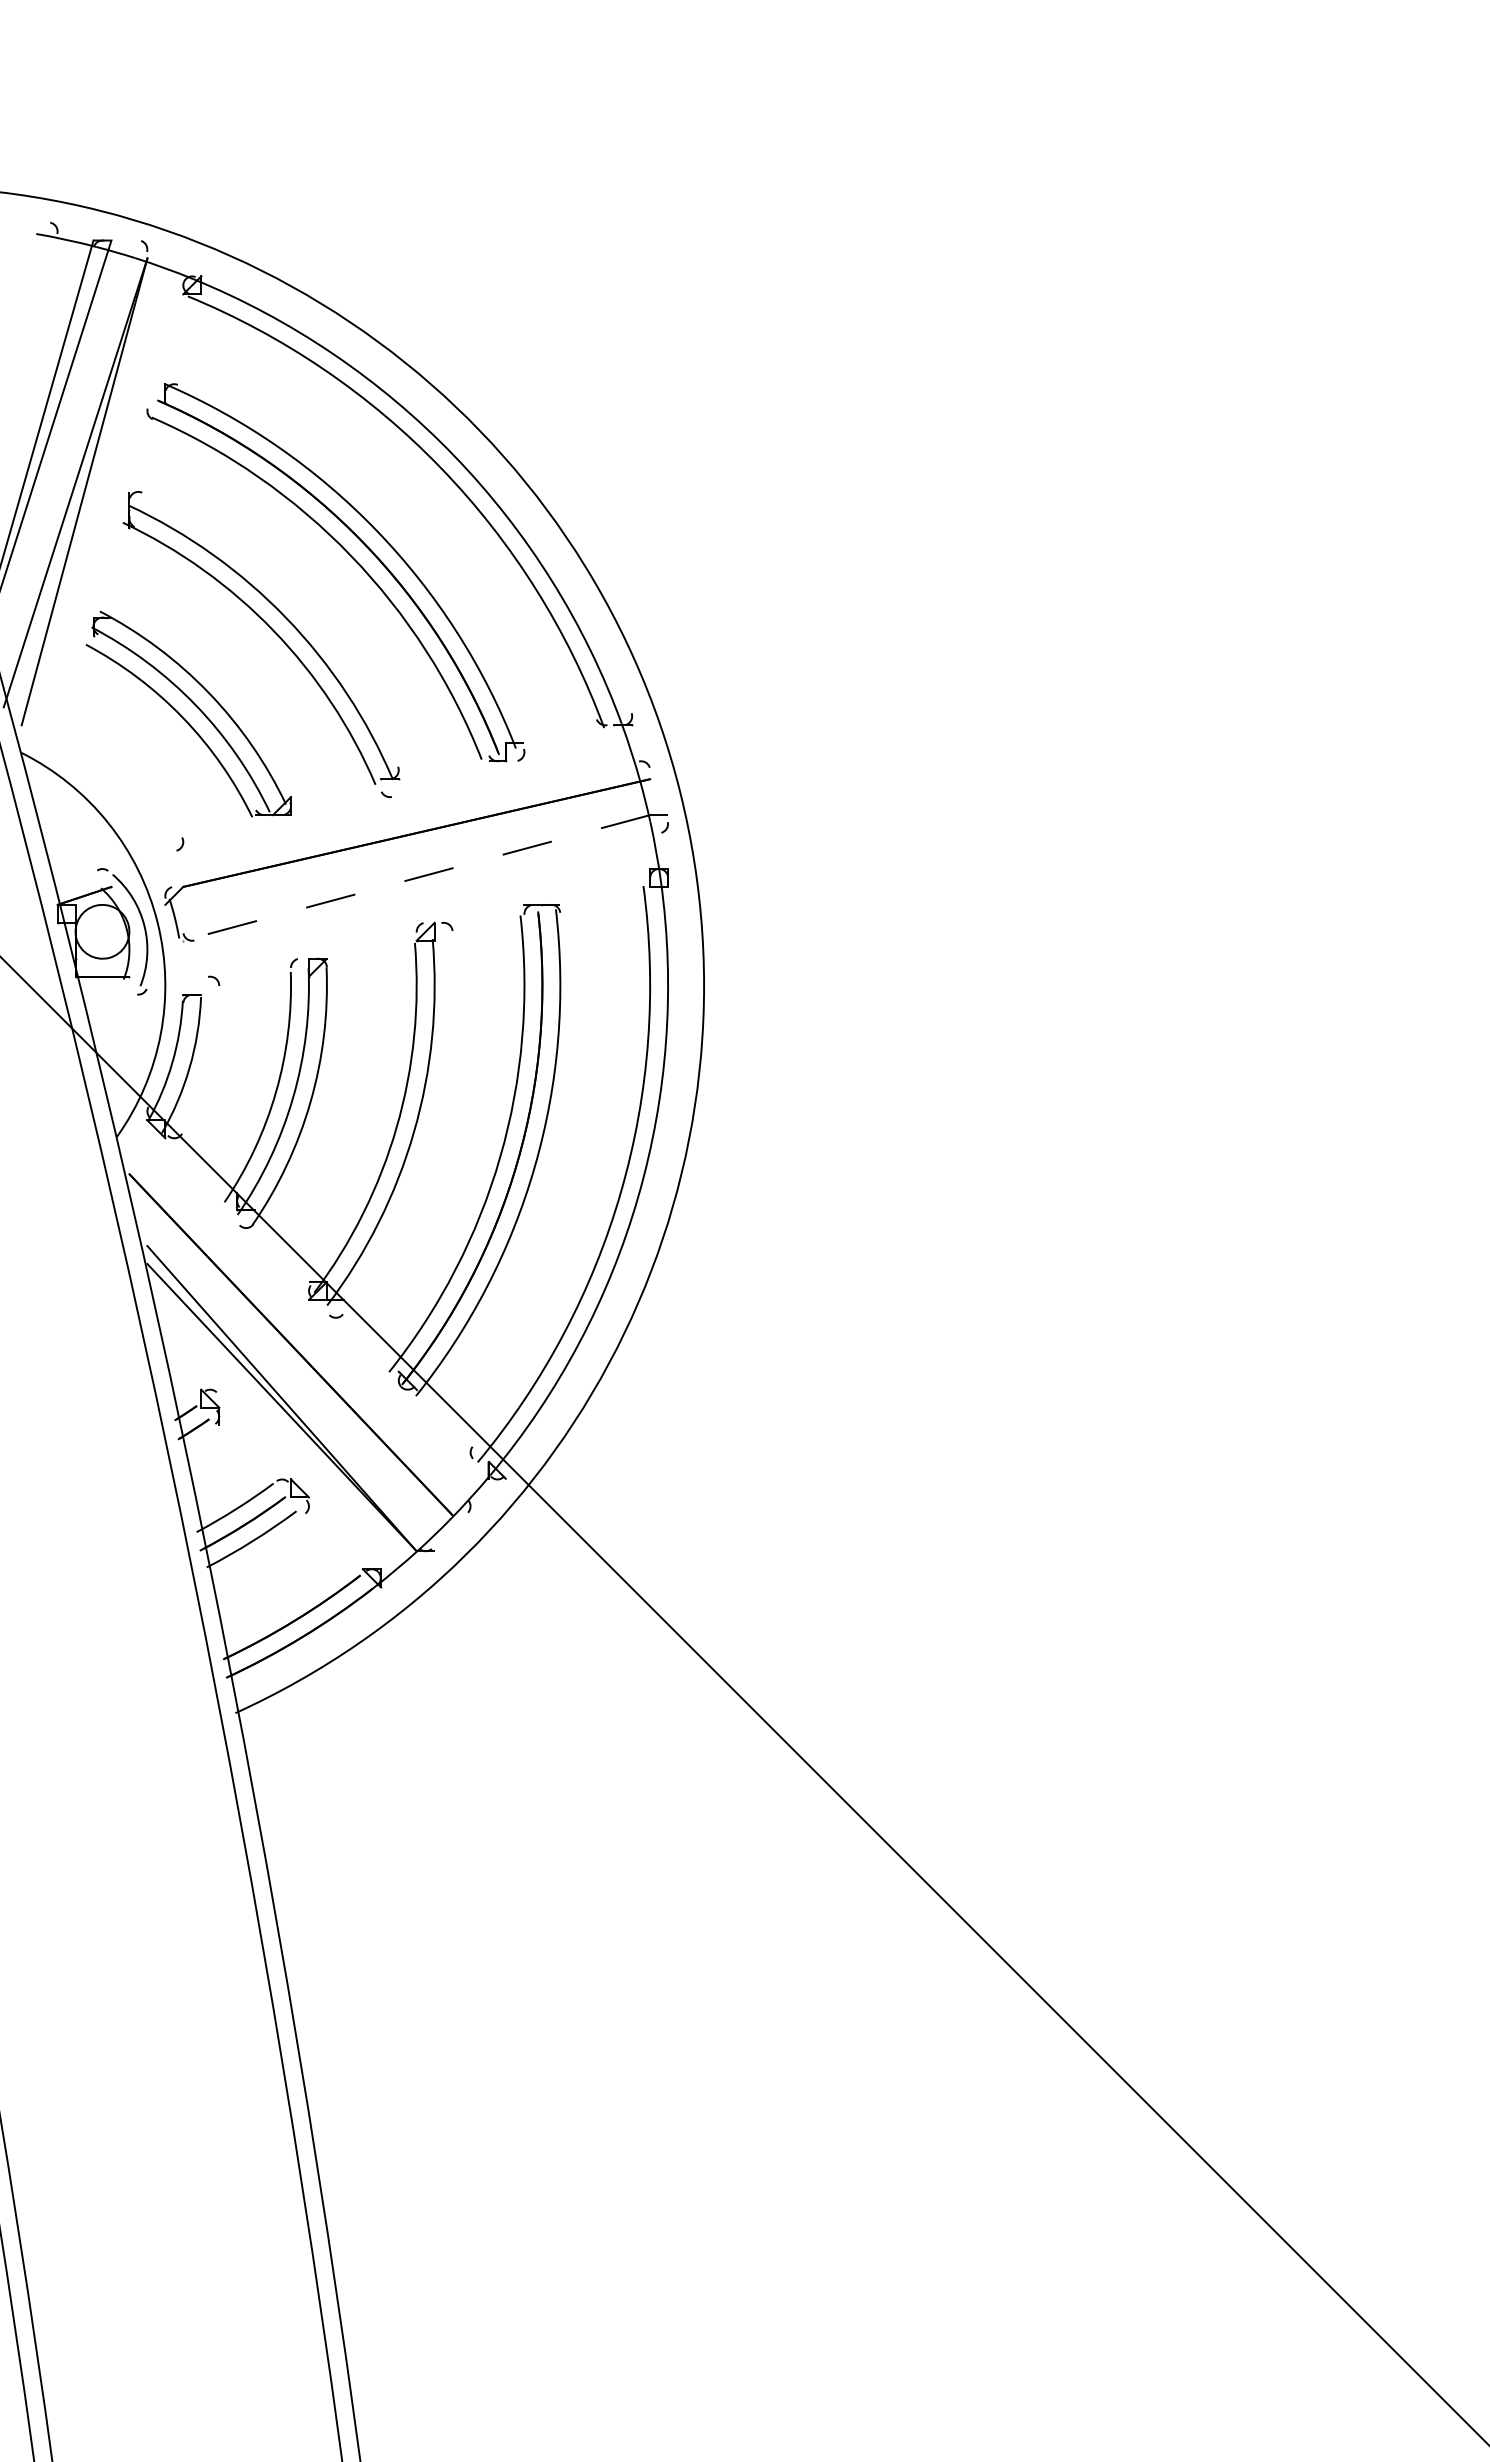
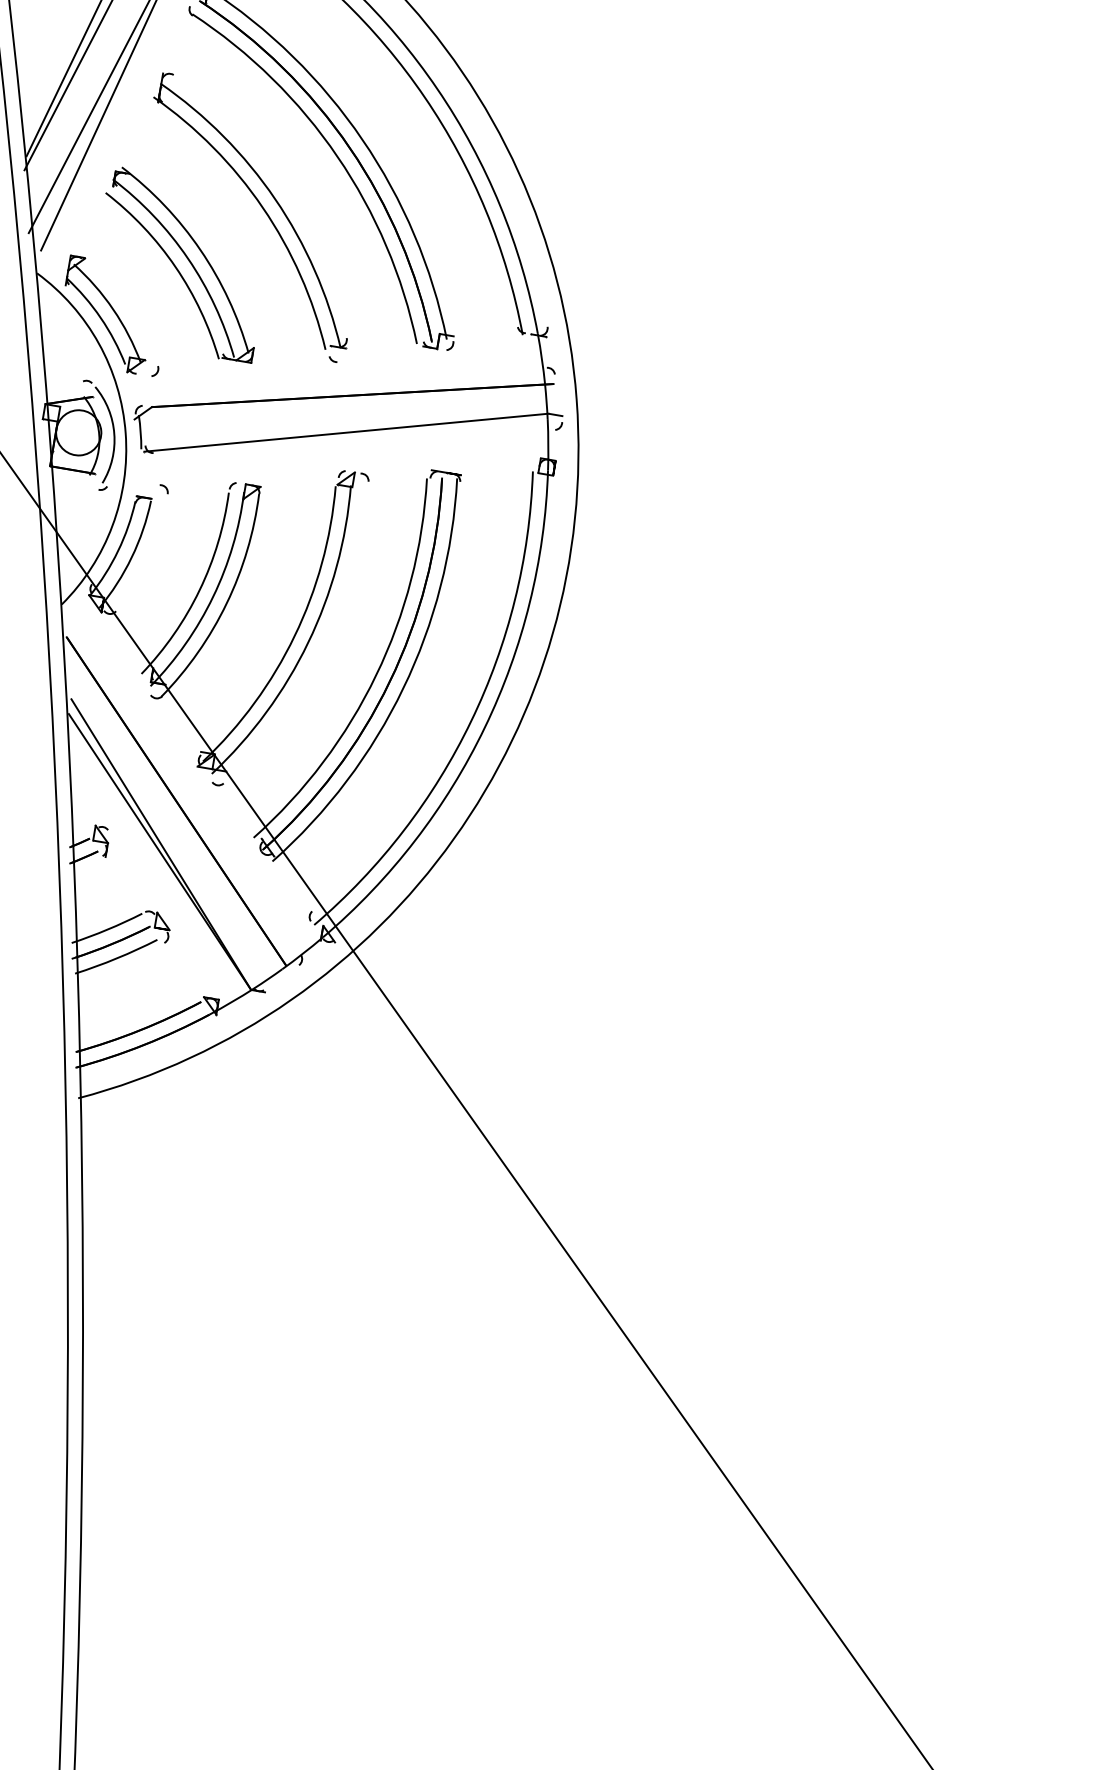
part: (106, 792) -> (101, 318), added
line: (416, 877) -> (346, 432), dashed -> solid

